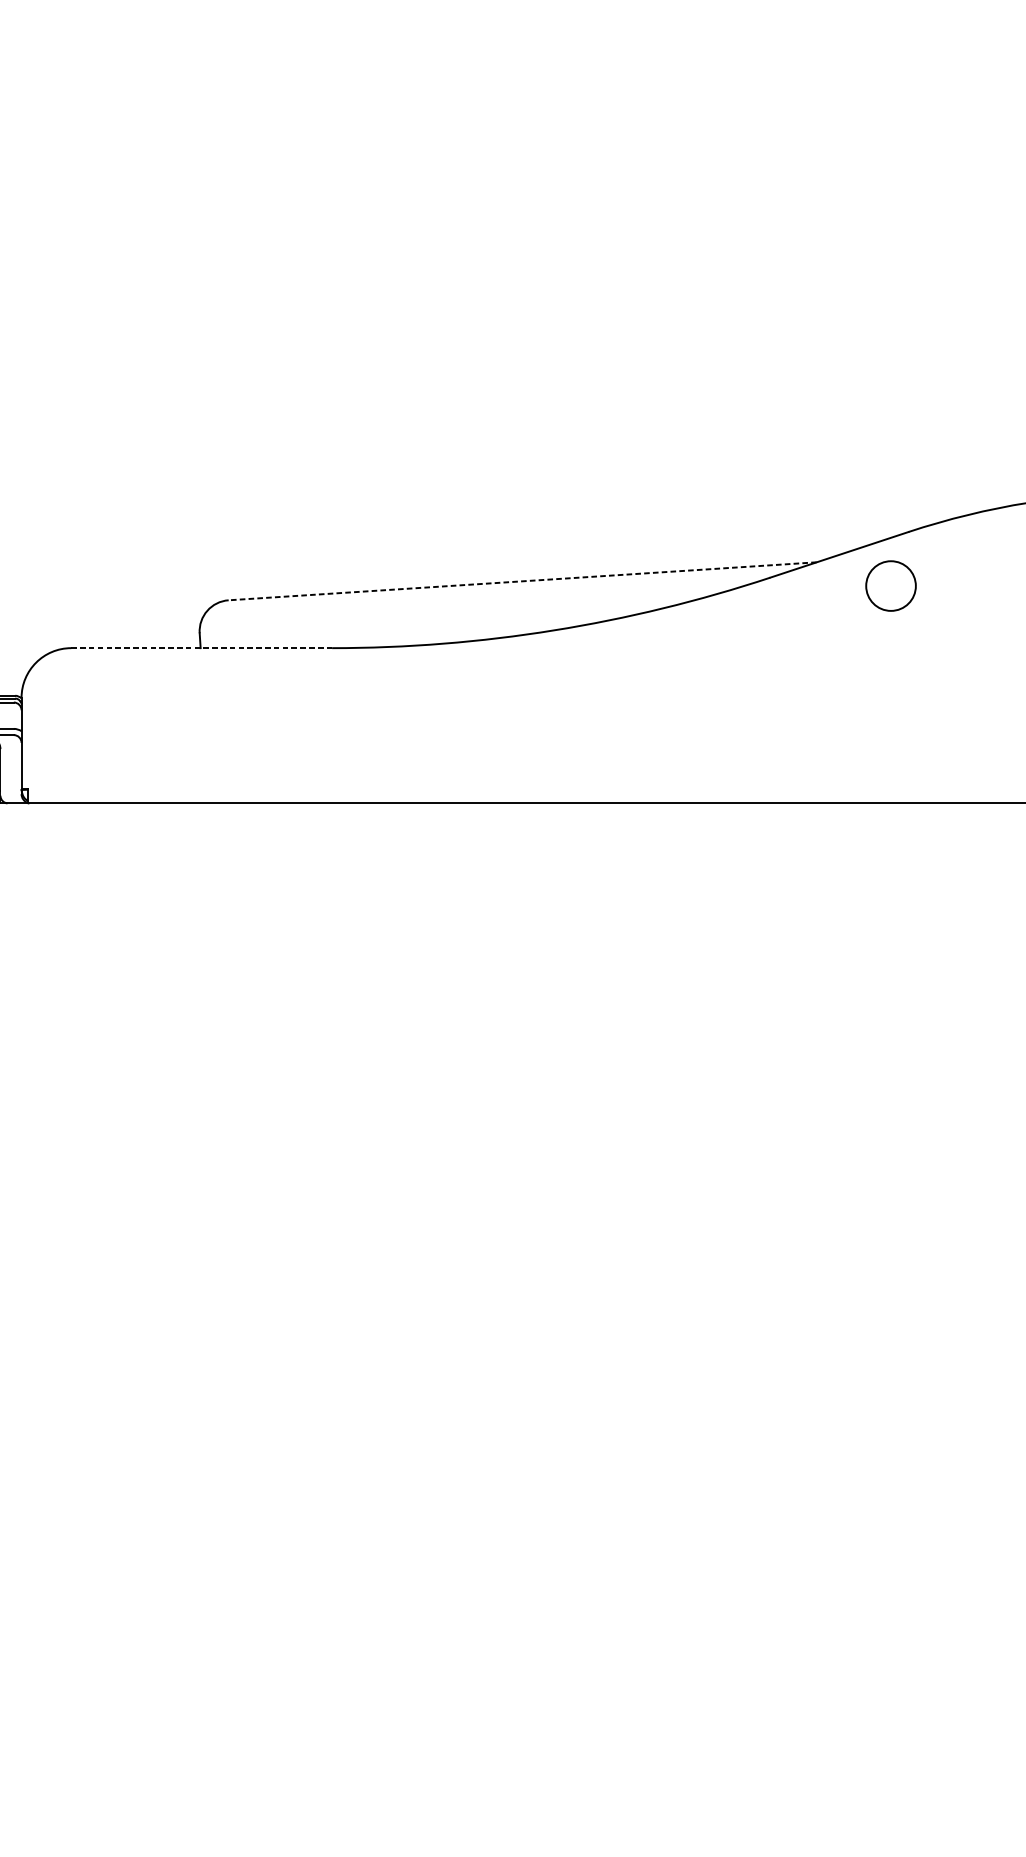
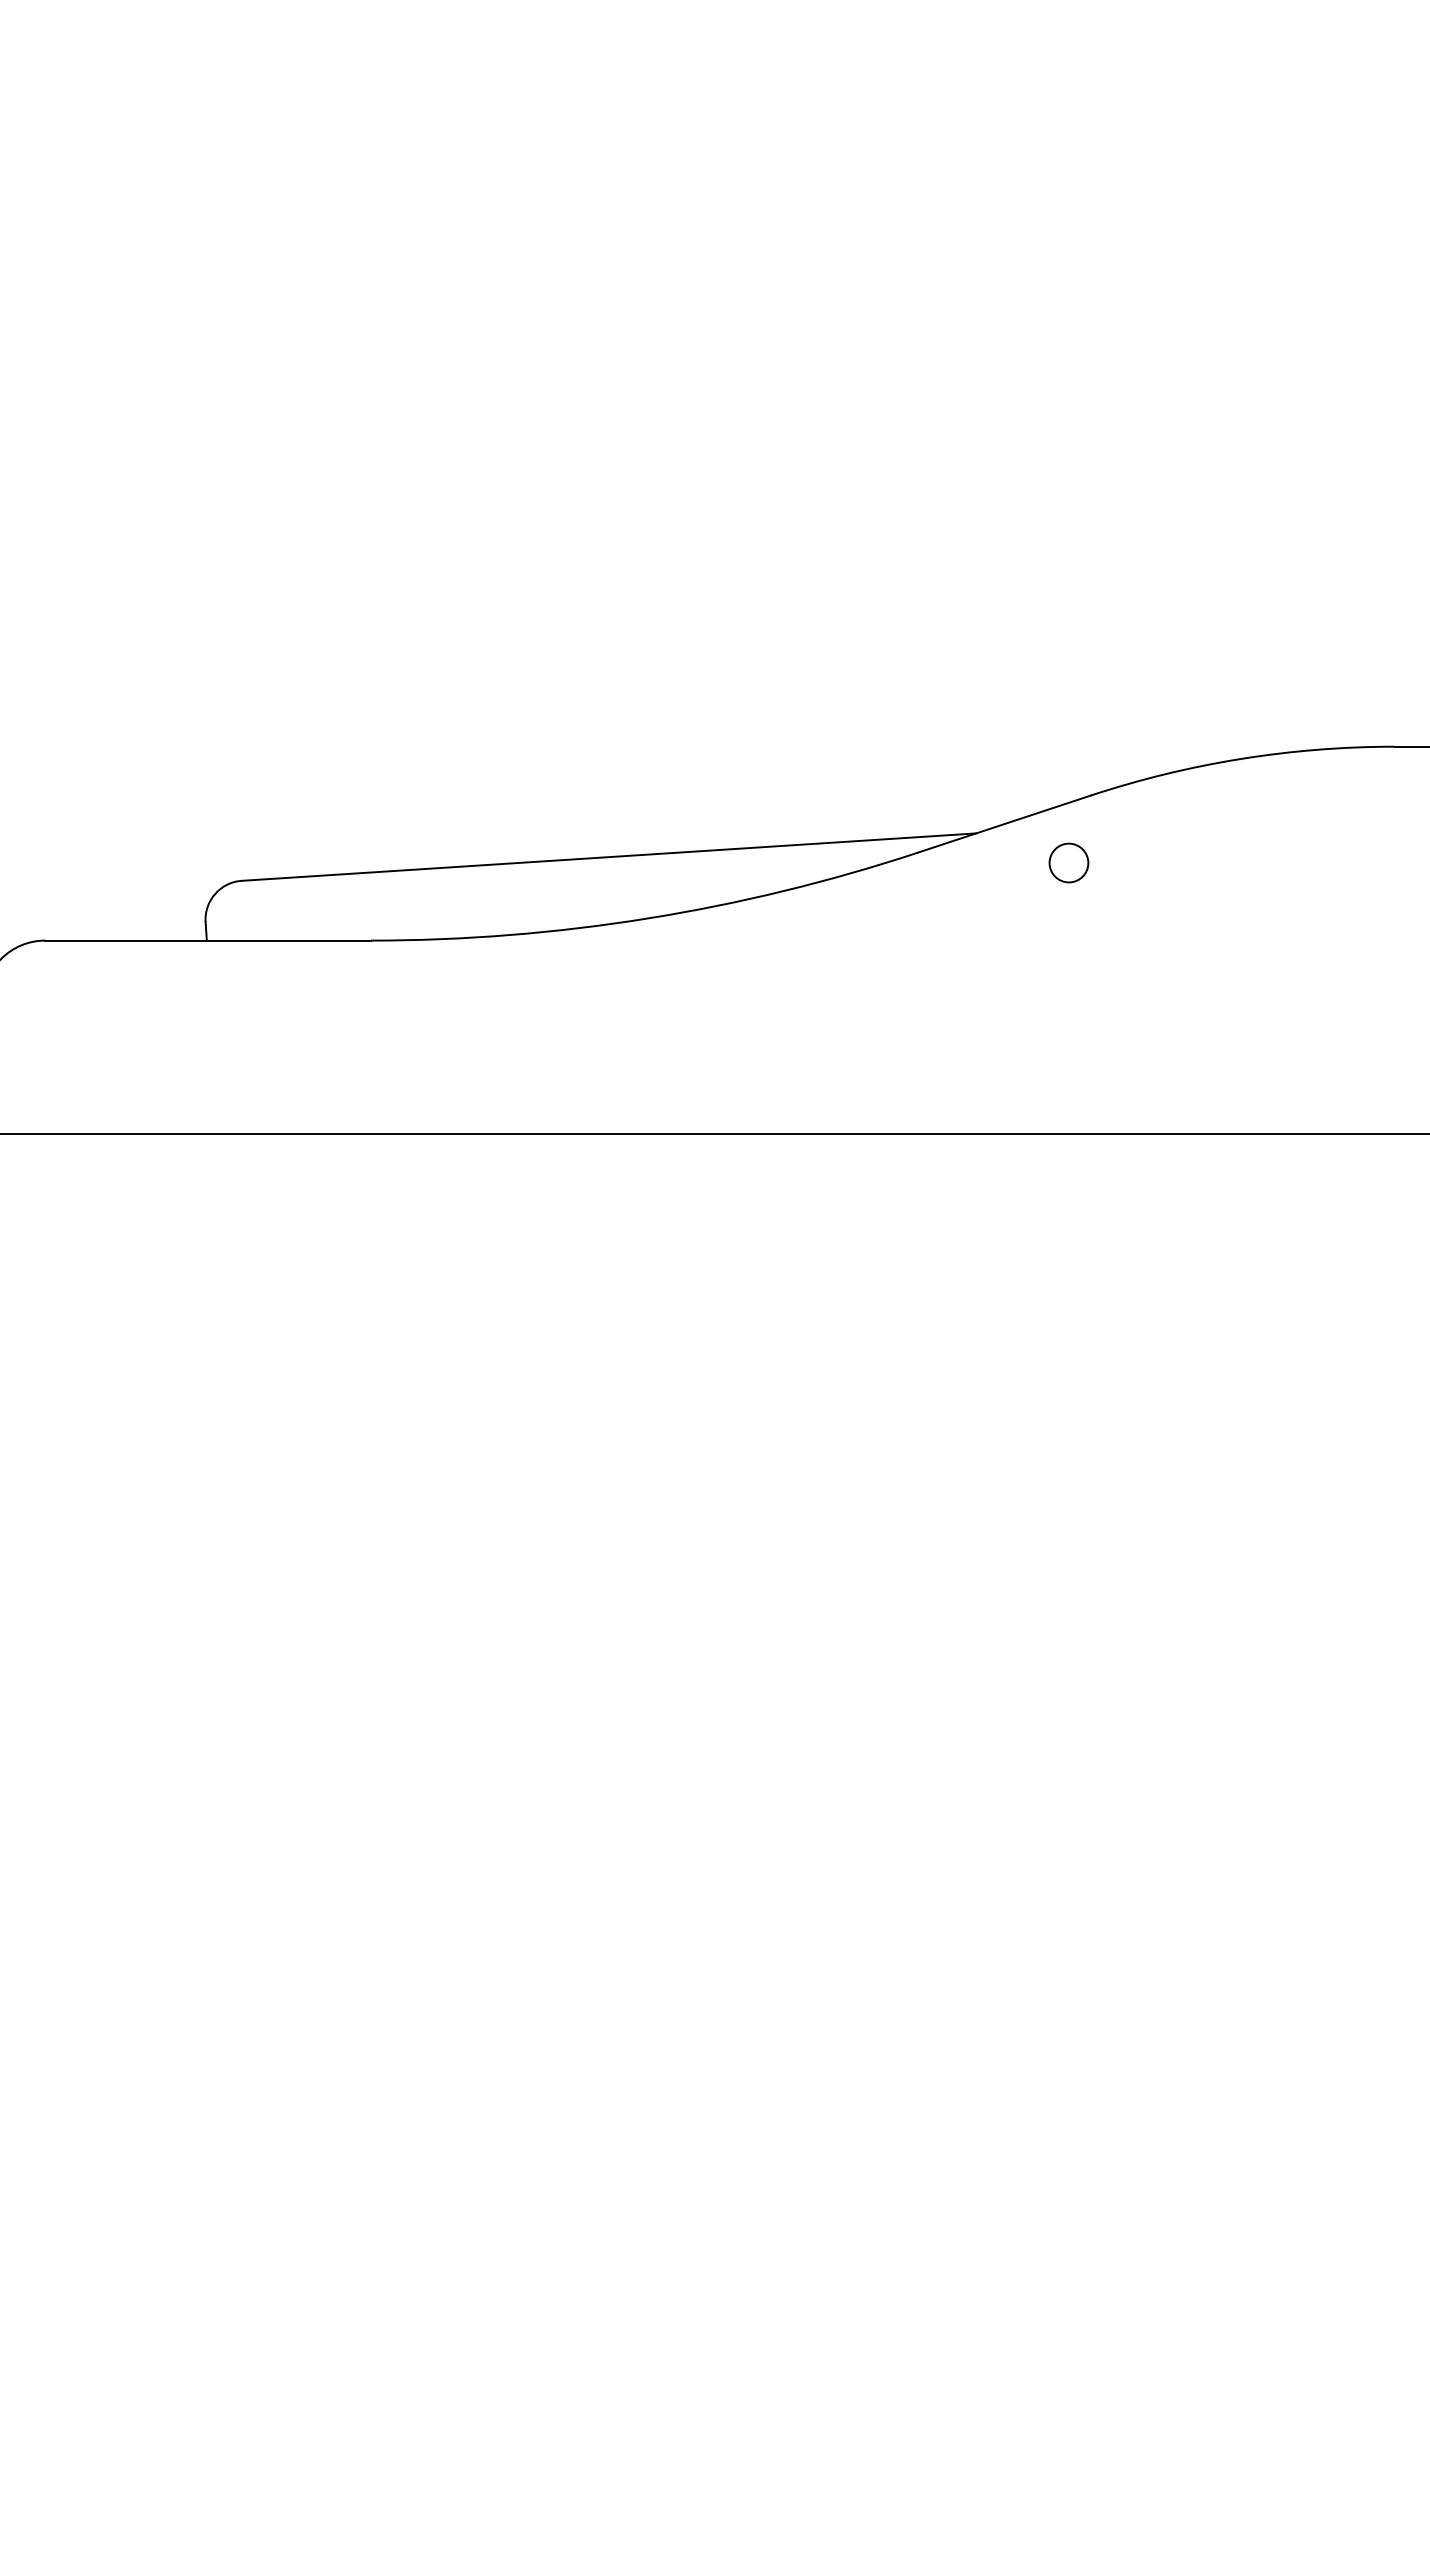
line: (523, 581) -> (609, 857), dashed -> solid
circle: (890, 585) -> (1068, 862), size x0.62
line: (202, 648) -> (208, 940), dashed -> solid

